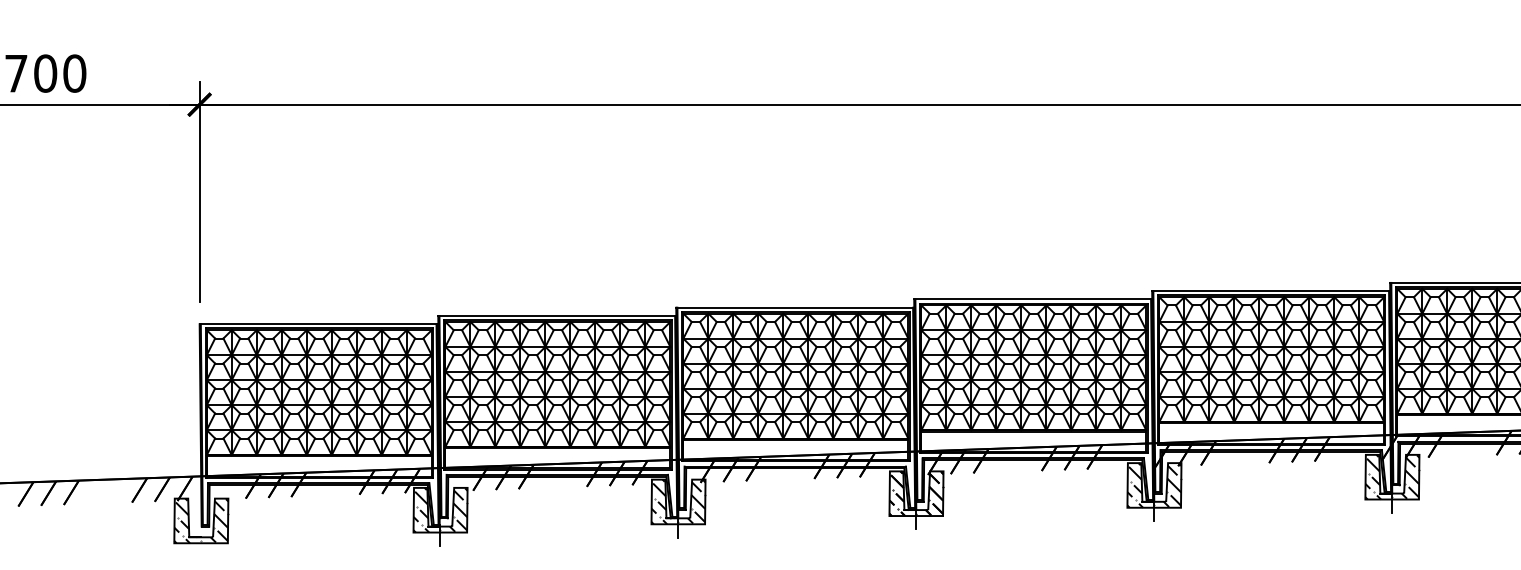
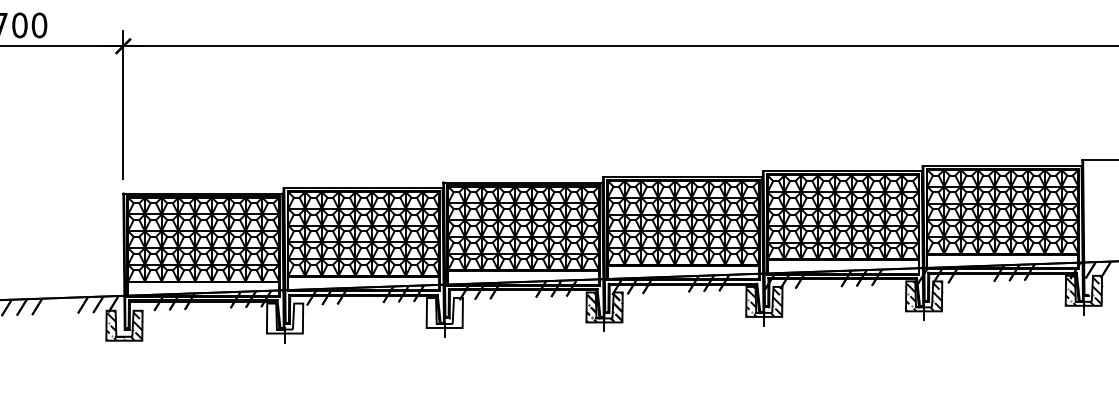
hatch: (678, 501) -> (444, 312), removed
hatch: (439, 510) -> (284, 318), removed

